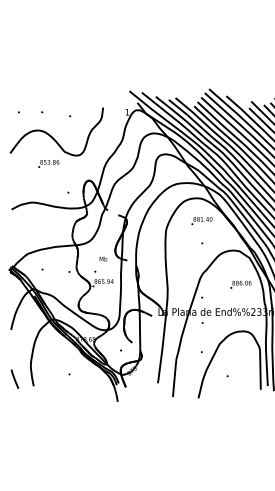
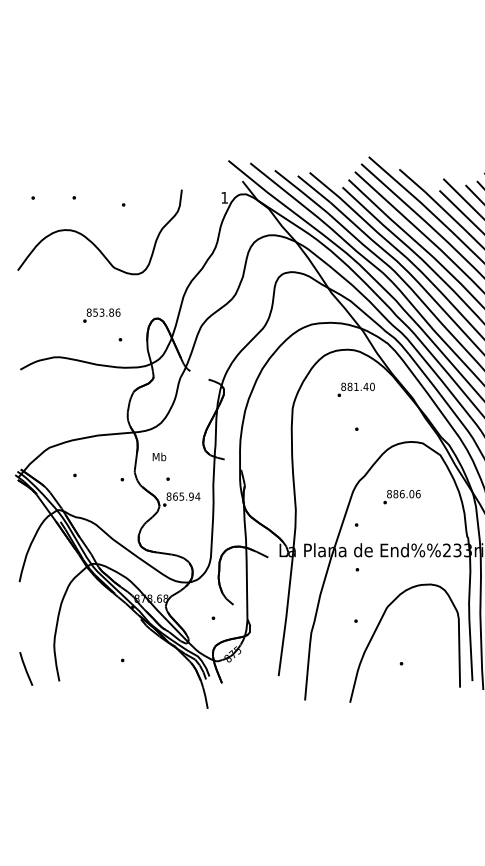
text: (48, 163) -> (101, 314), moved
text: (103, 258) -> (159, 455), moved
text: (240, 284) -> (401, 496), moved

